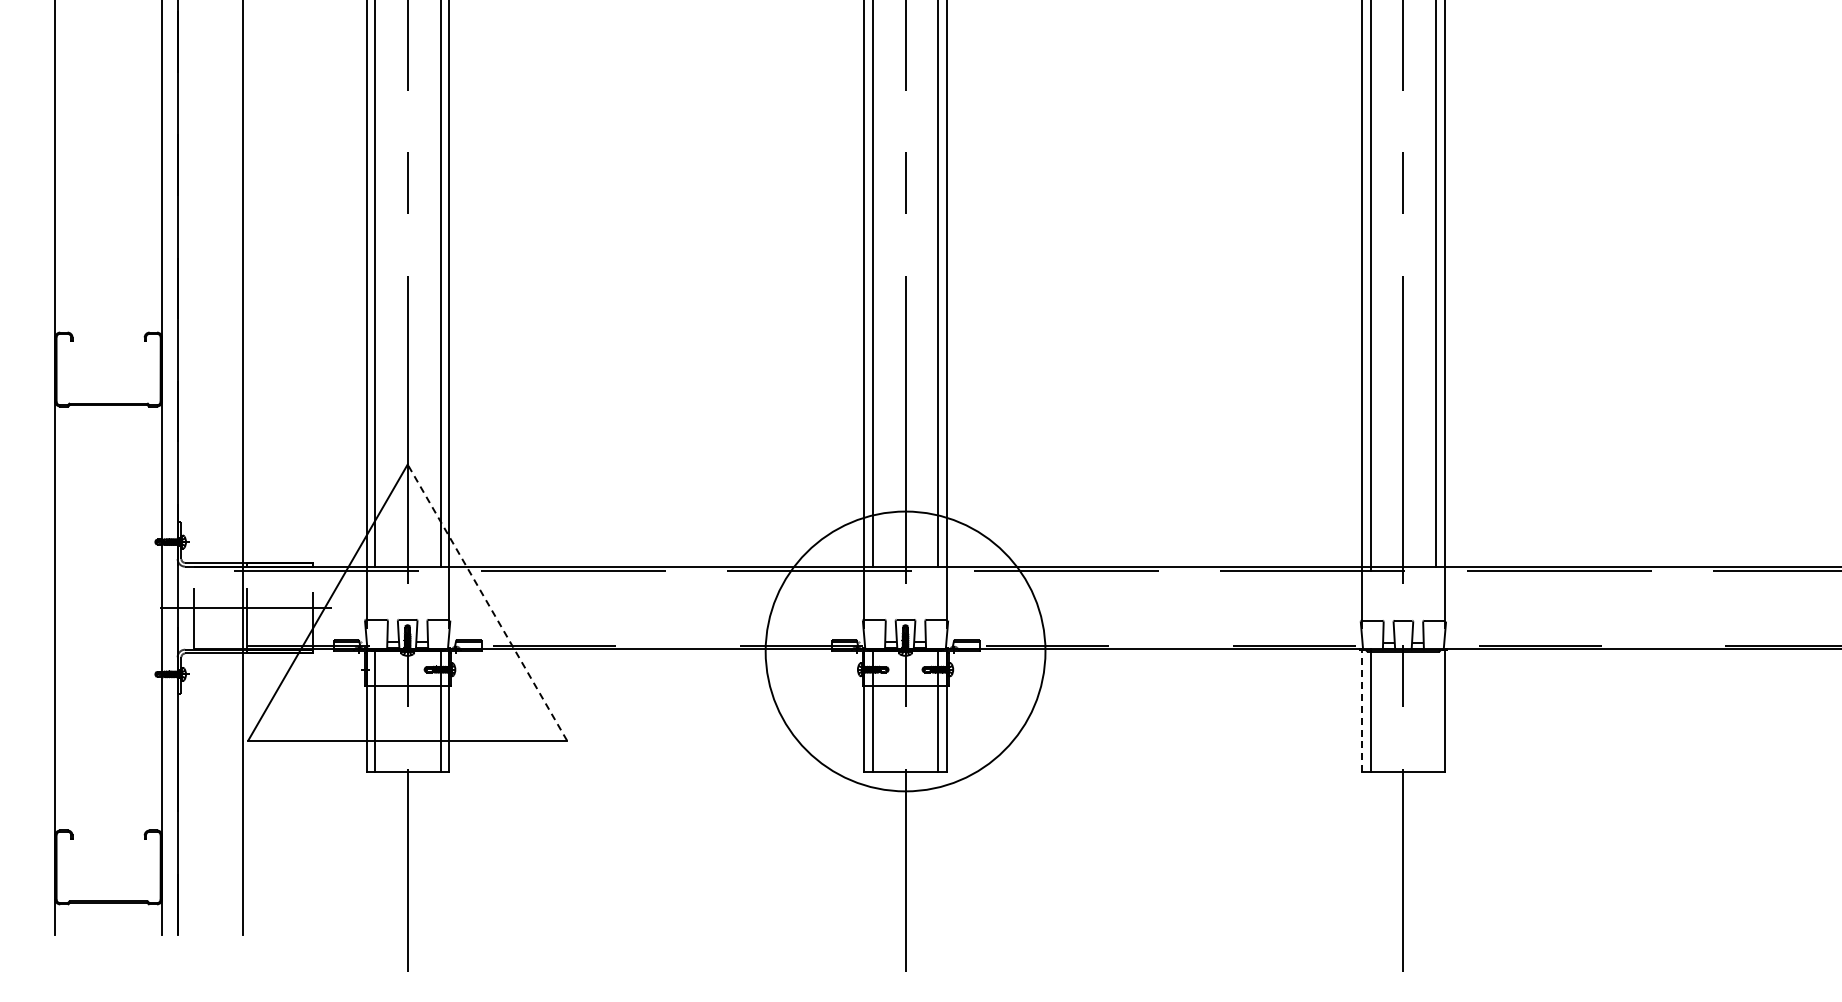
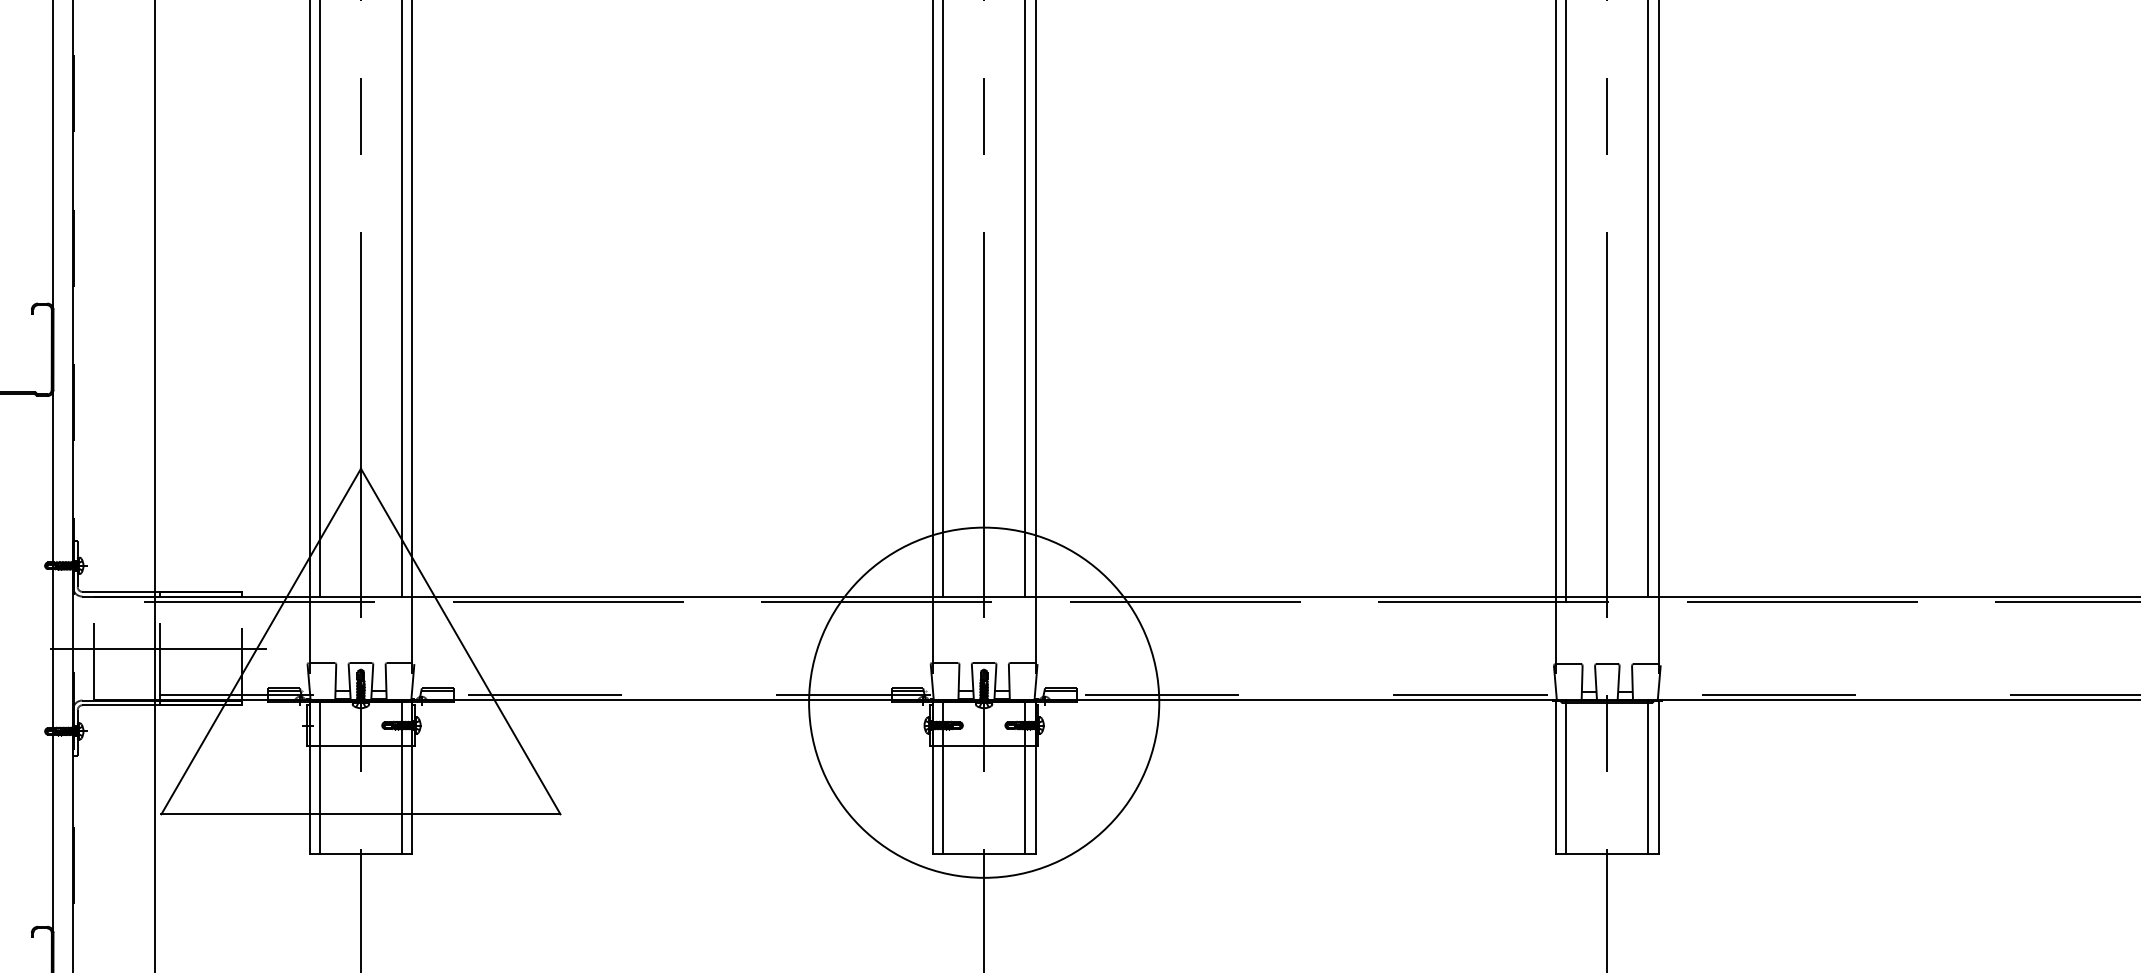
line: (487, 602) -> (460, 641), dashed -> solid
line: (1362, 710) -> (1556, 776), dashed -> solid
line: (1436, 710) -> (1648, 776), added

